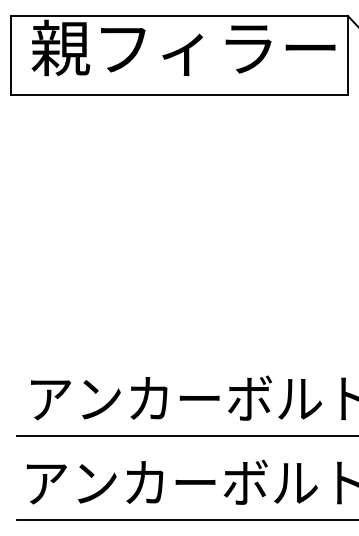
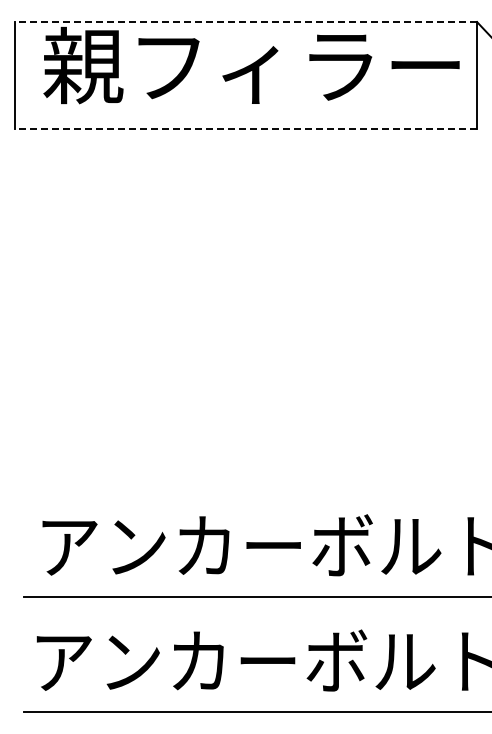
line: (179, 16) -> (245, 22), solid -> dashed
line: (179, 94) -> (245, 129), solid -> dashed

